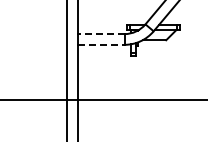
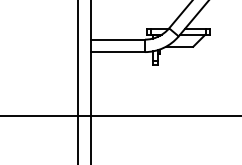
line: (100, 34) -> (116, 40), dashed -> solid
line: (101, 44) -> (118, 51), dashed -> solid

